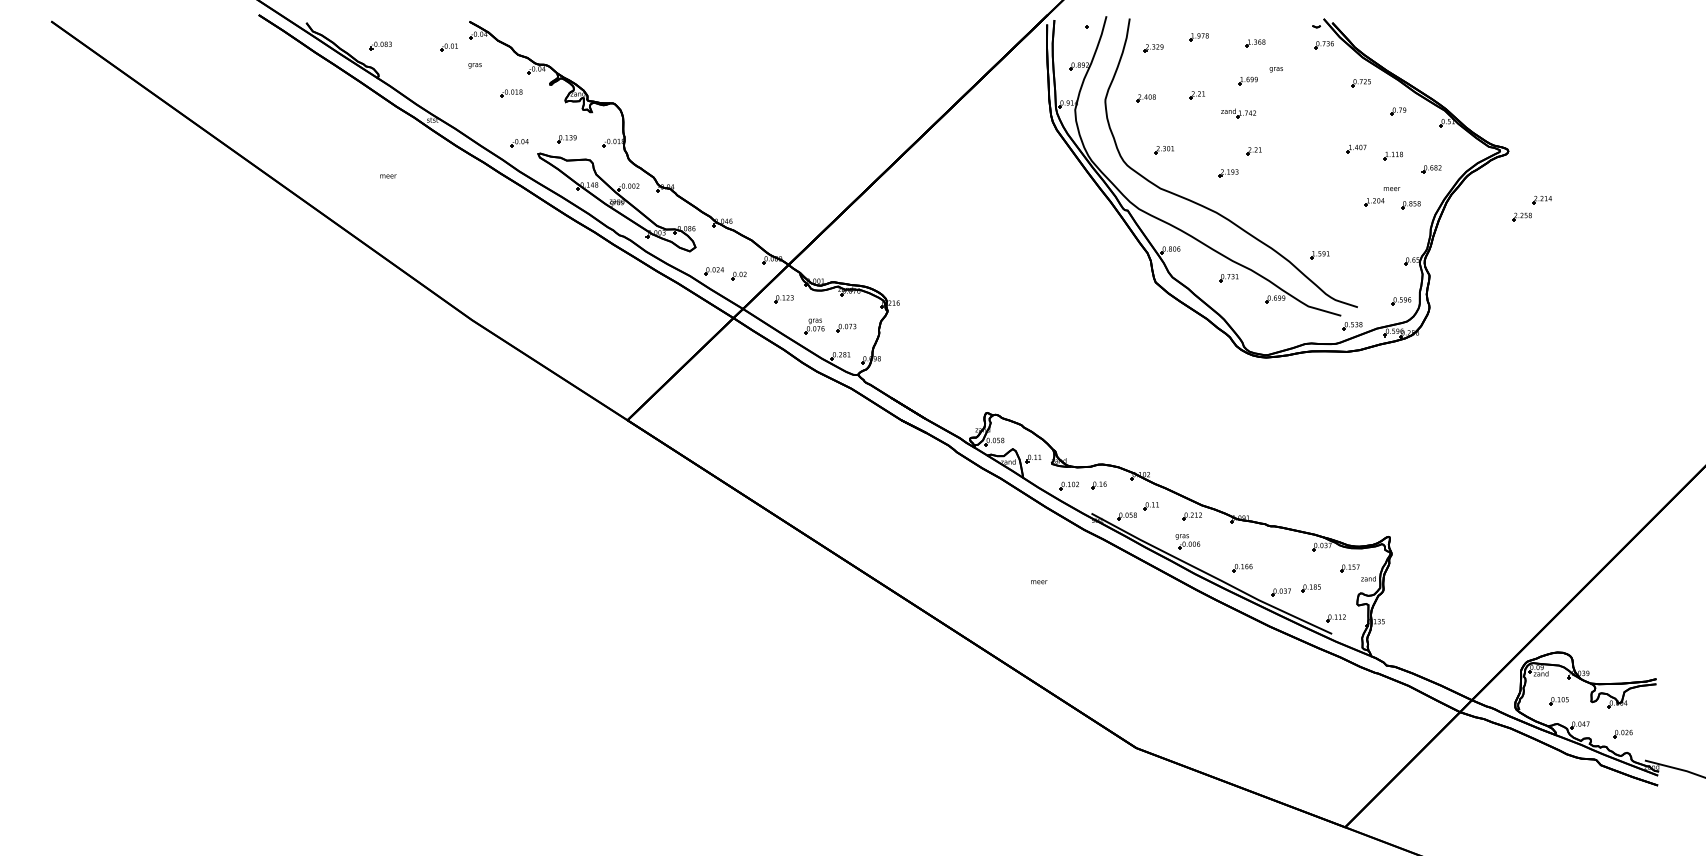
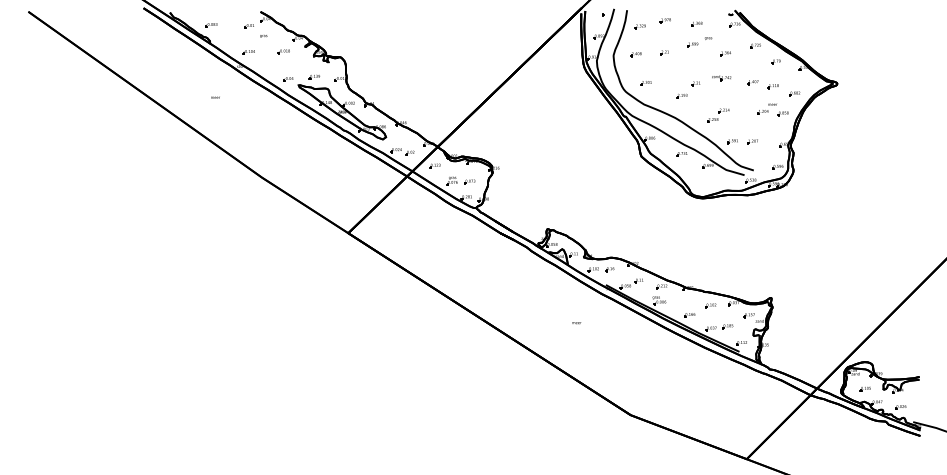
part: (447, 94) -> (248, 52), added
part: (1306, 96) -> (725, 53), added
part: (1238, 114) -> (721, 78), moved
part: (1532, 208) -> (718, 115), moved
part: (1355, 255) -> (752, 141), added
part: (1279, 550) -> (710, 305), added

